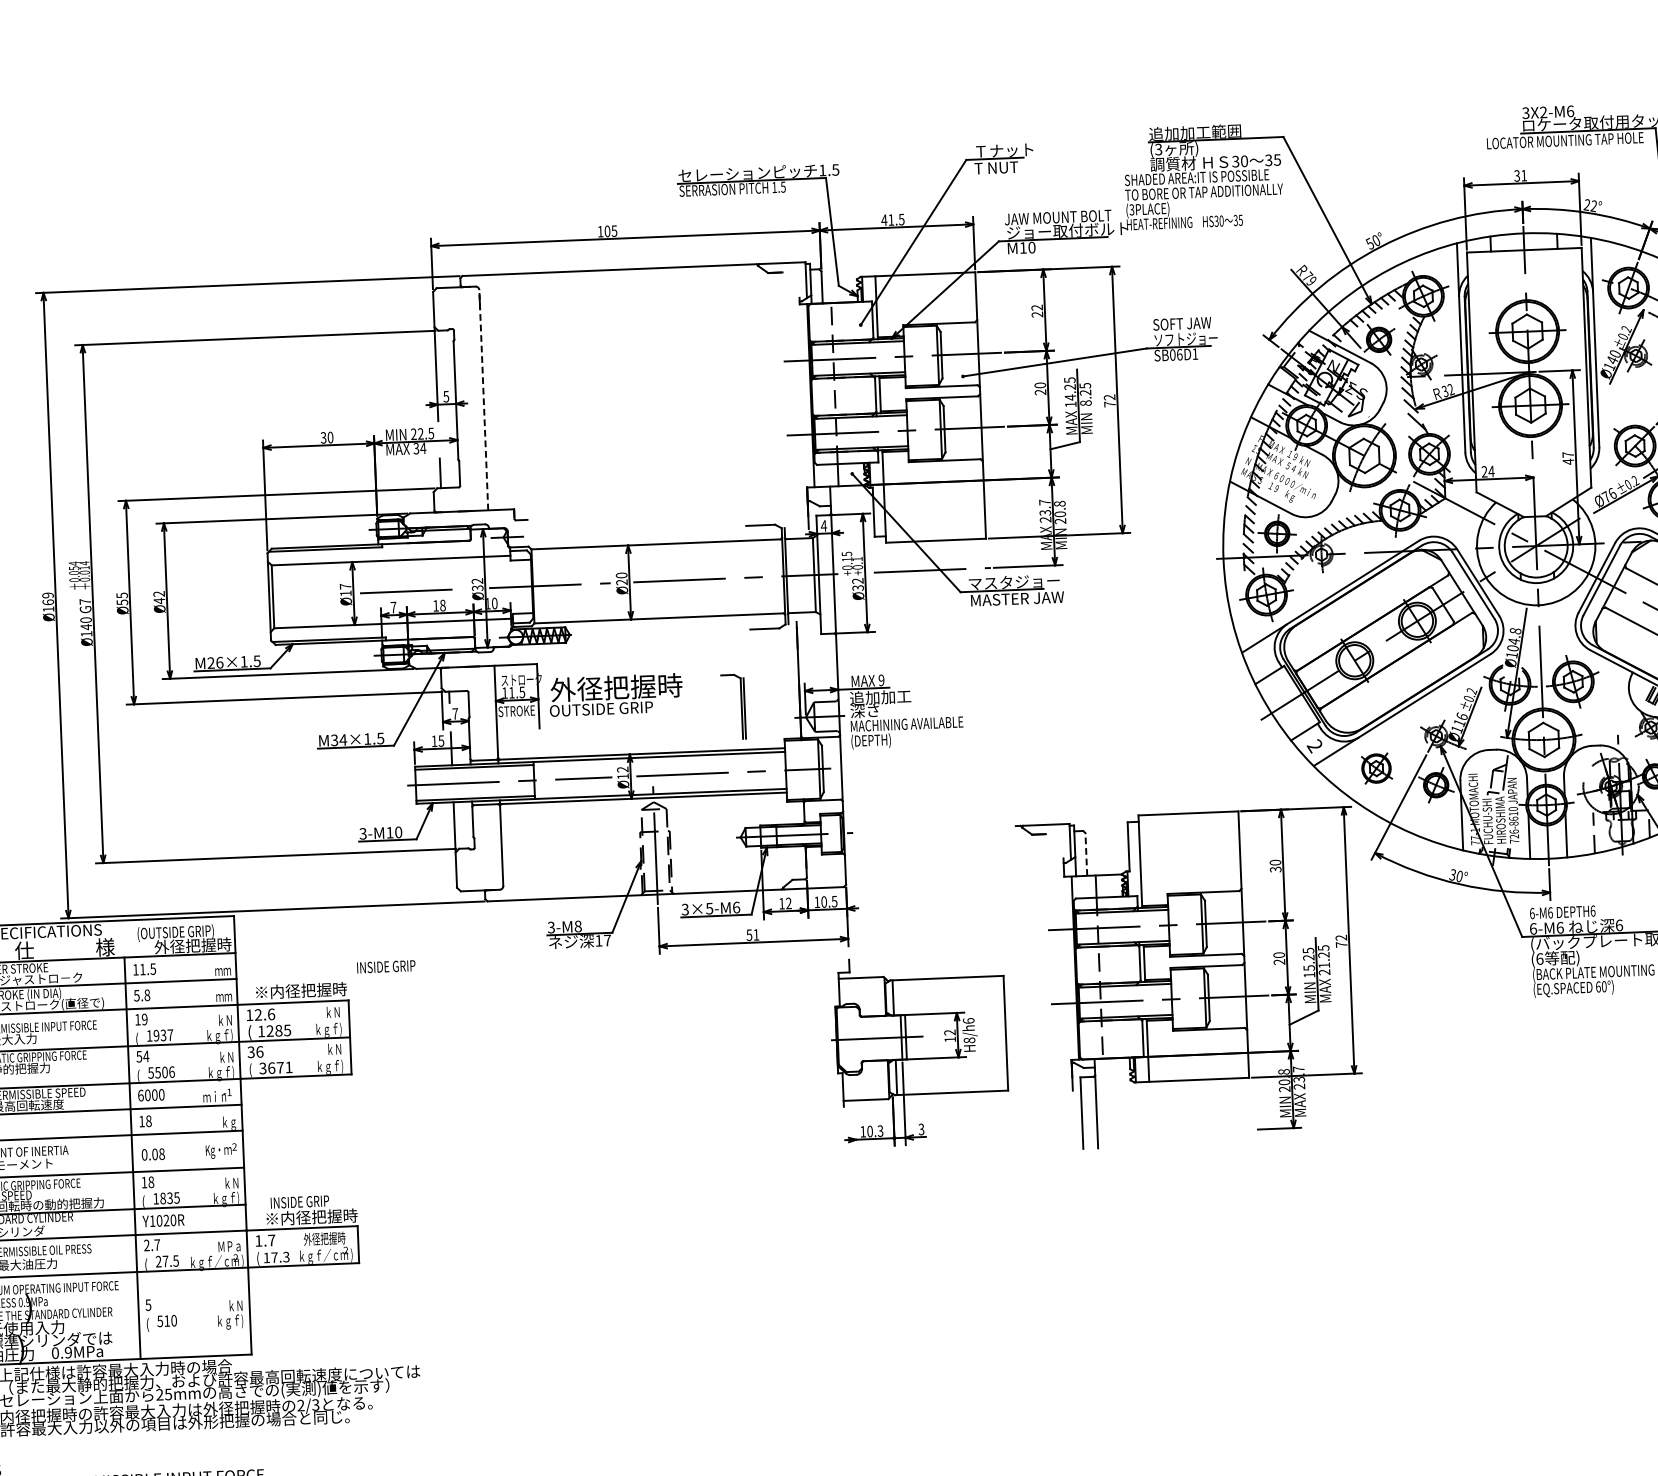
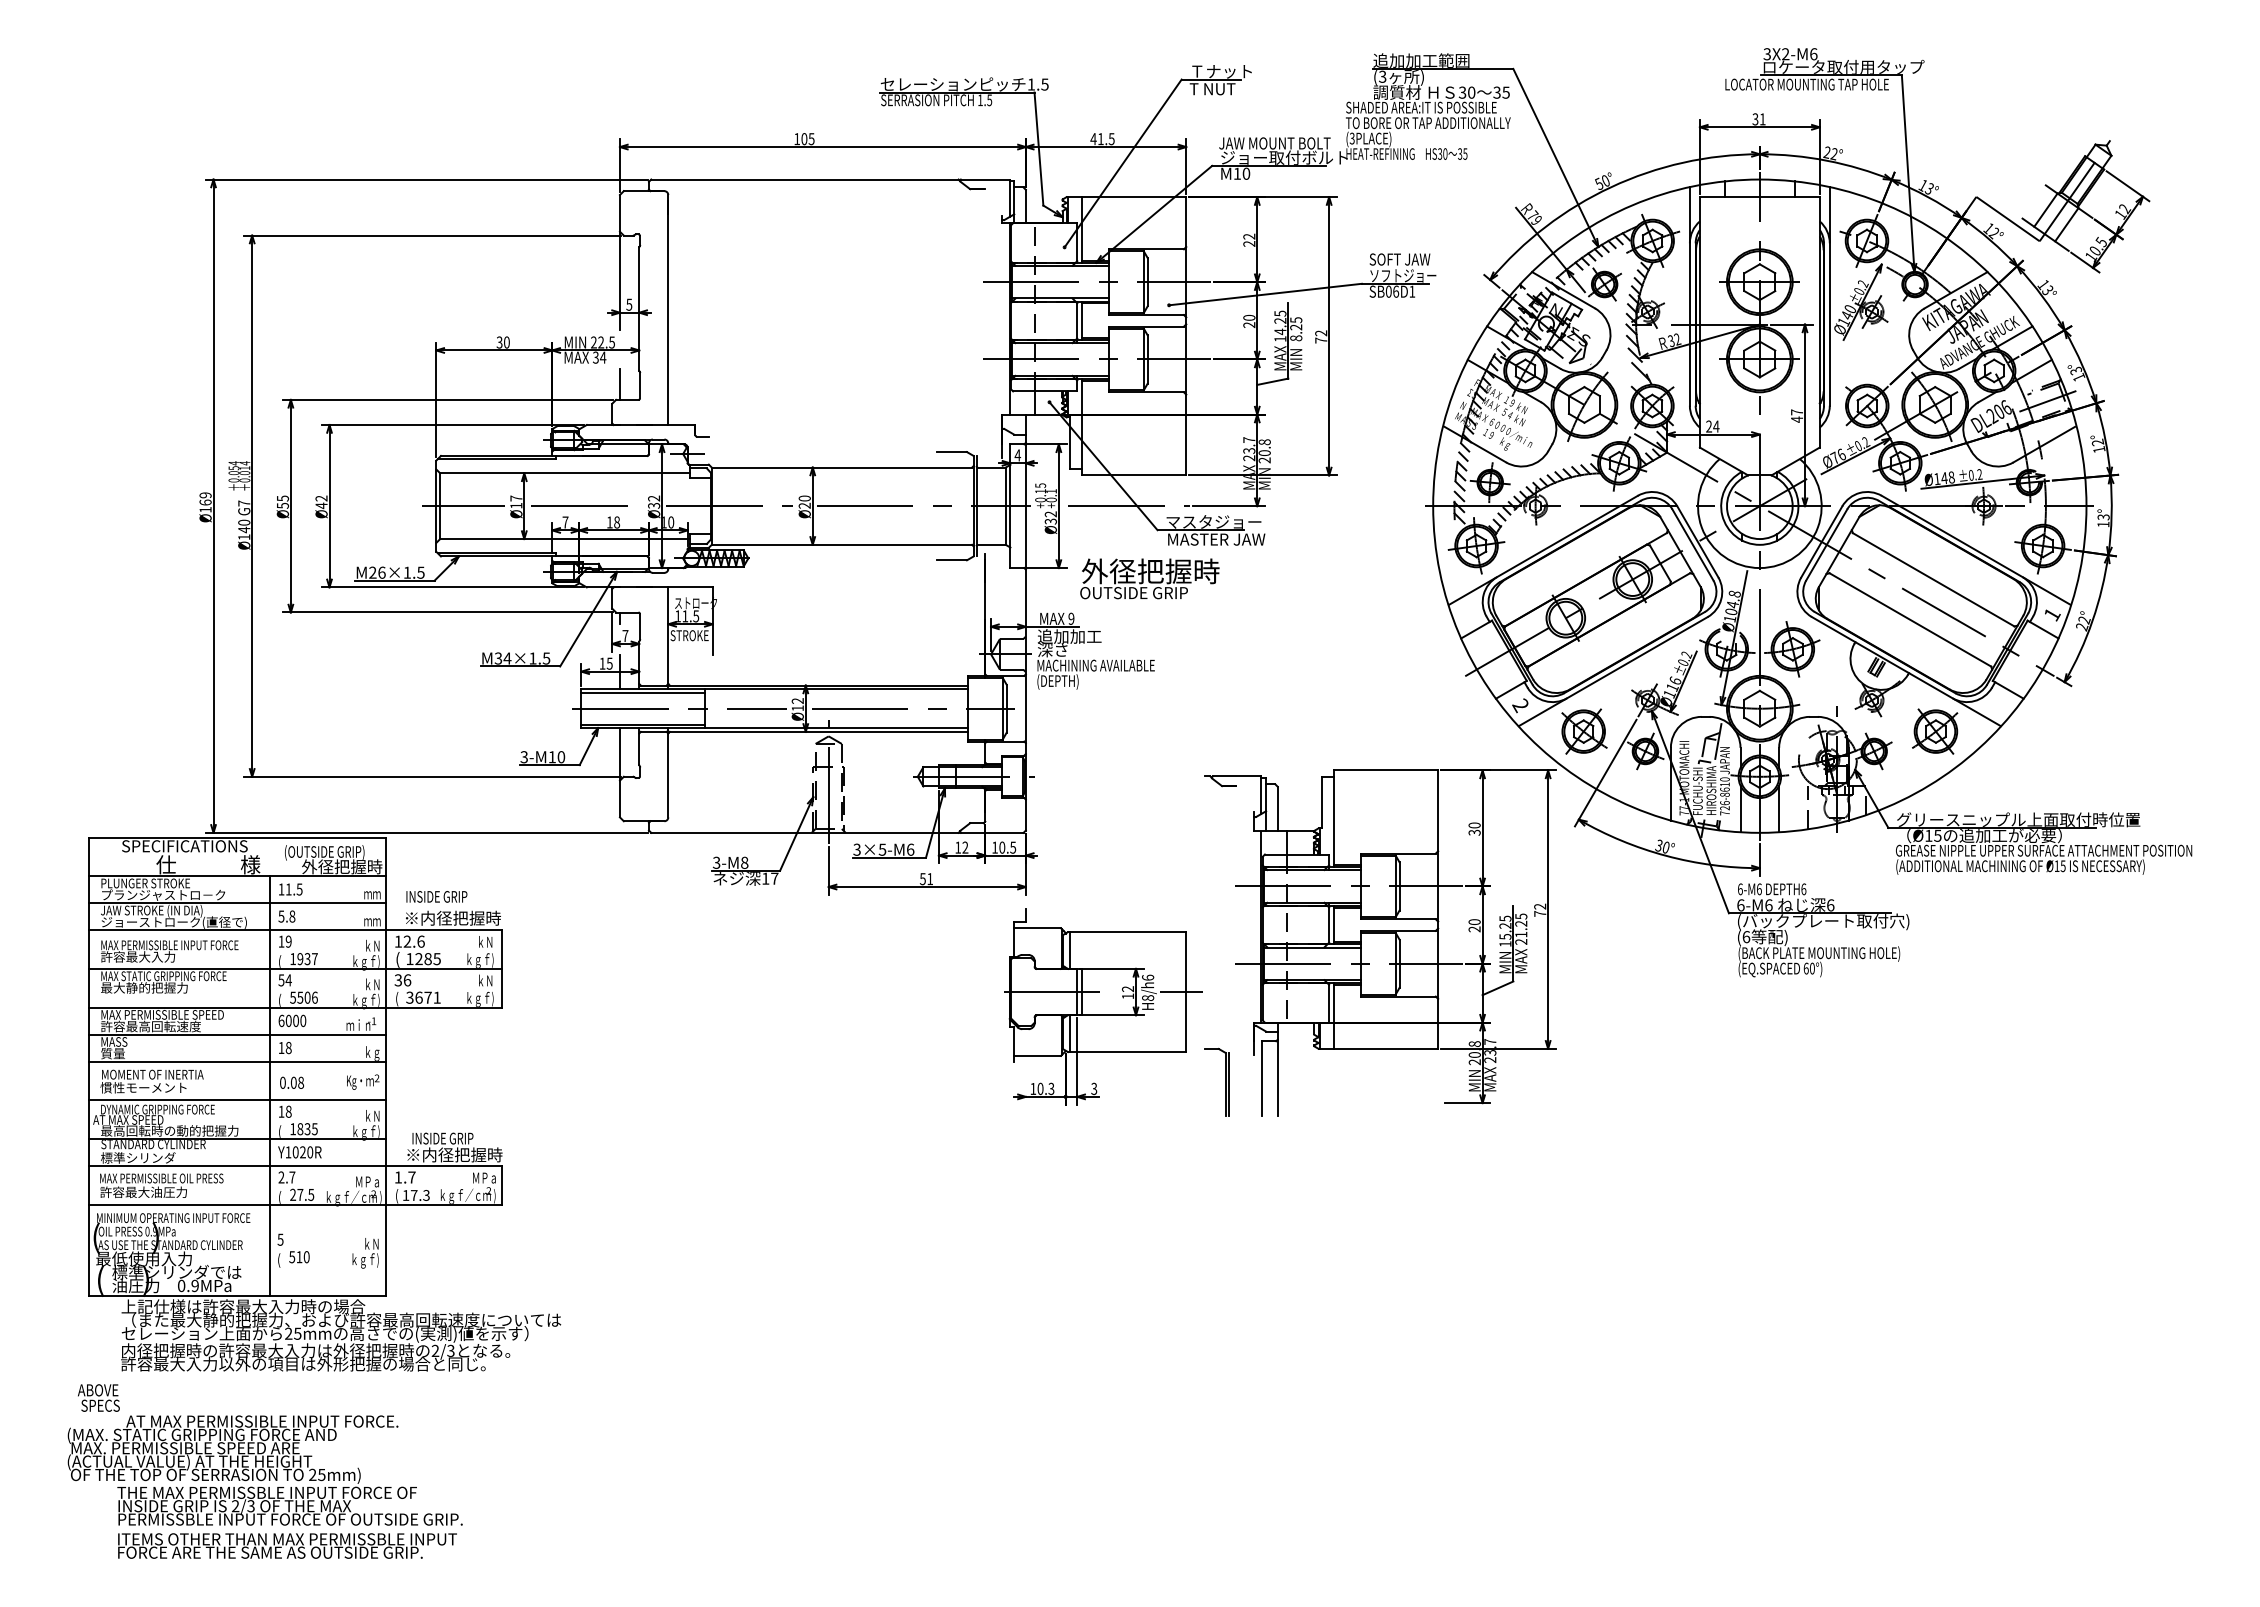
line: (483, 399) -> (668, 309), dashed -> solid
line: (295, 596) -> (463, 506), added
text: (615, 694) -> (1149, 578), moved
part: (741, 705) -> (1225, 1081), moved
part: (1377, 768) -> (1584, 731), size x1.43
line: (1086, 854) -> (1277, 808), dashed -> solid
text: (385, 966) -> (436, 896), moved
line: (1000, 1033) -> (1180, 992), added
text: (327, 1238) -> (470, 1177), 外径把握時 -> ＭＰａ

